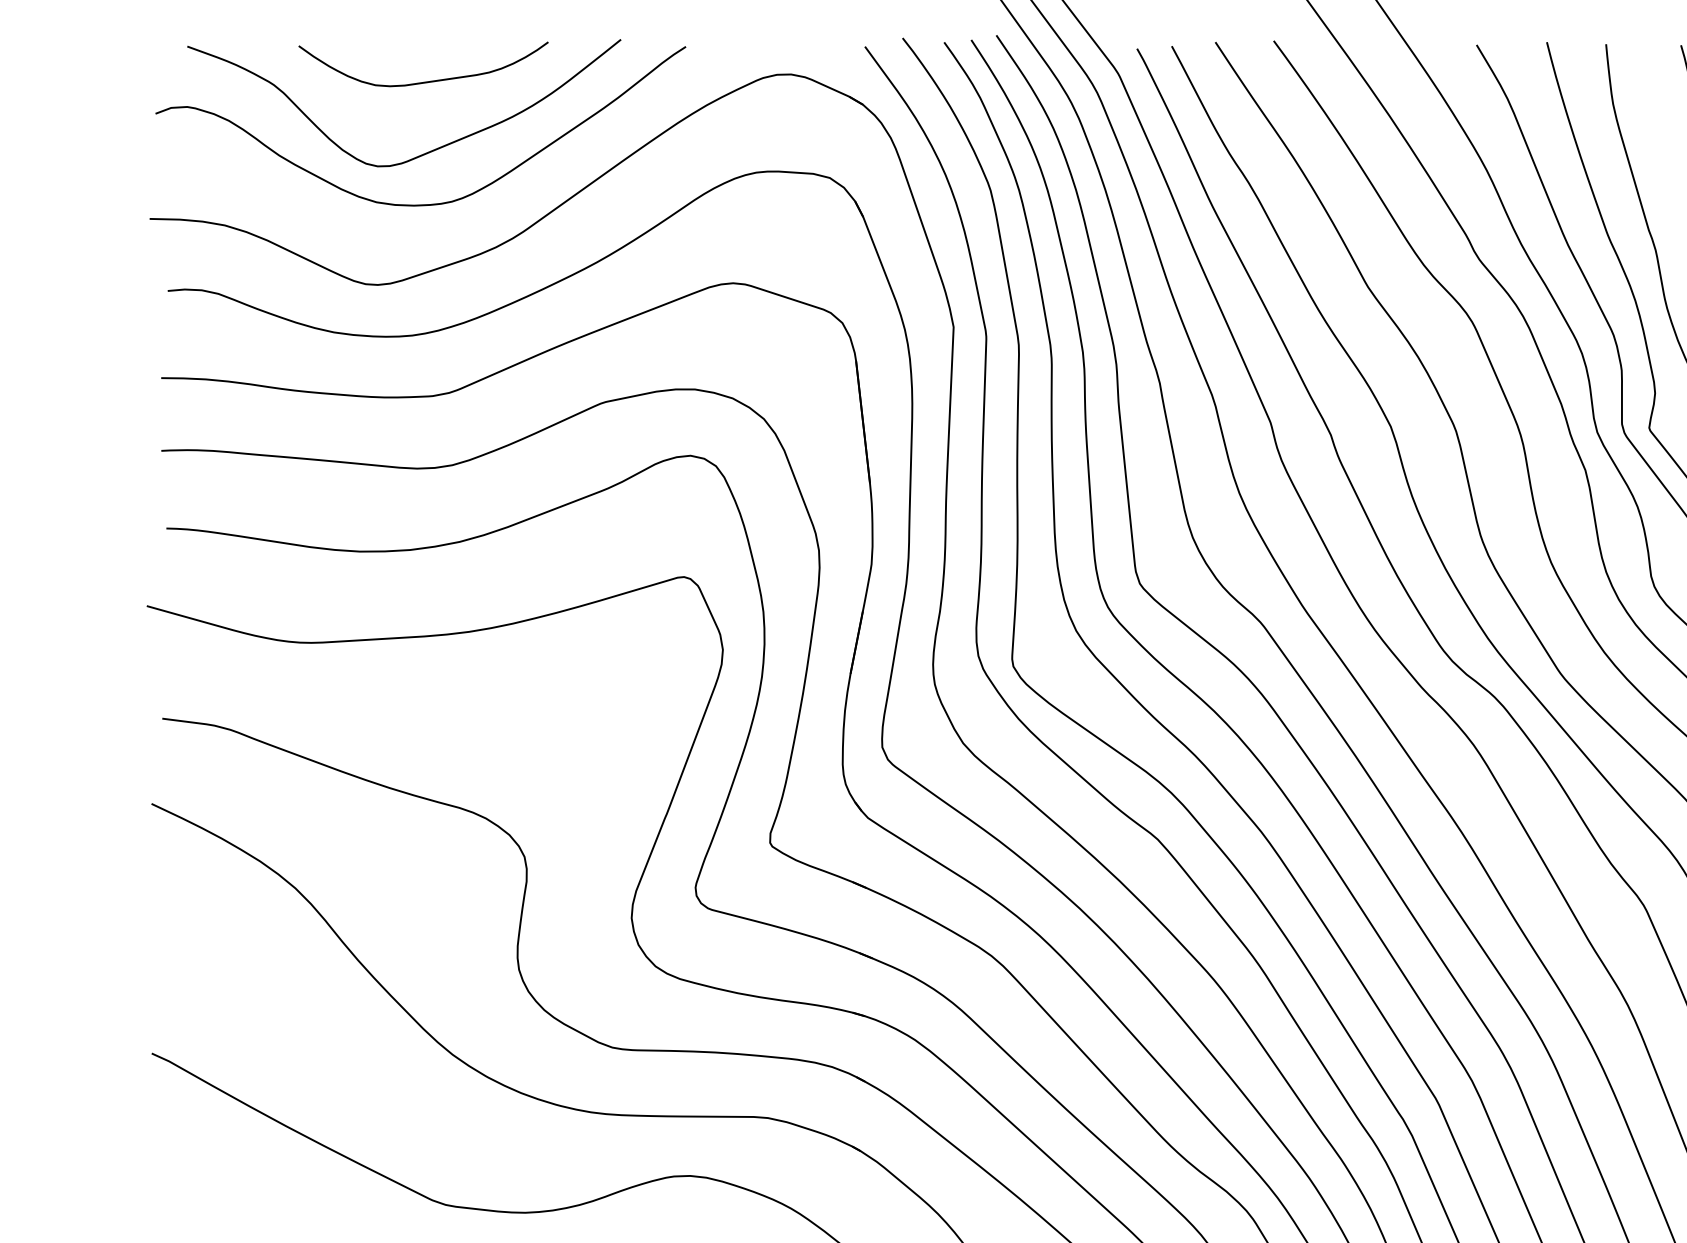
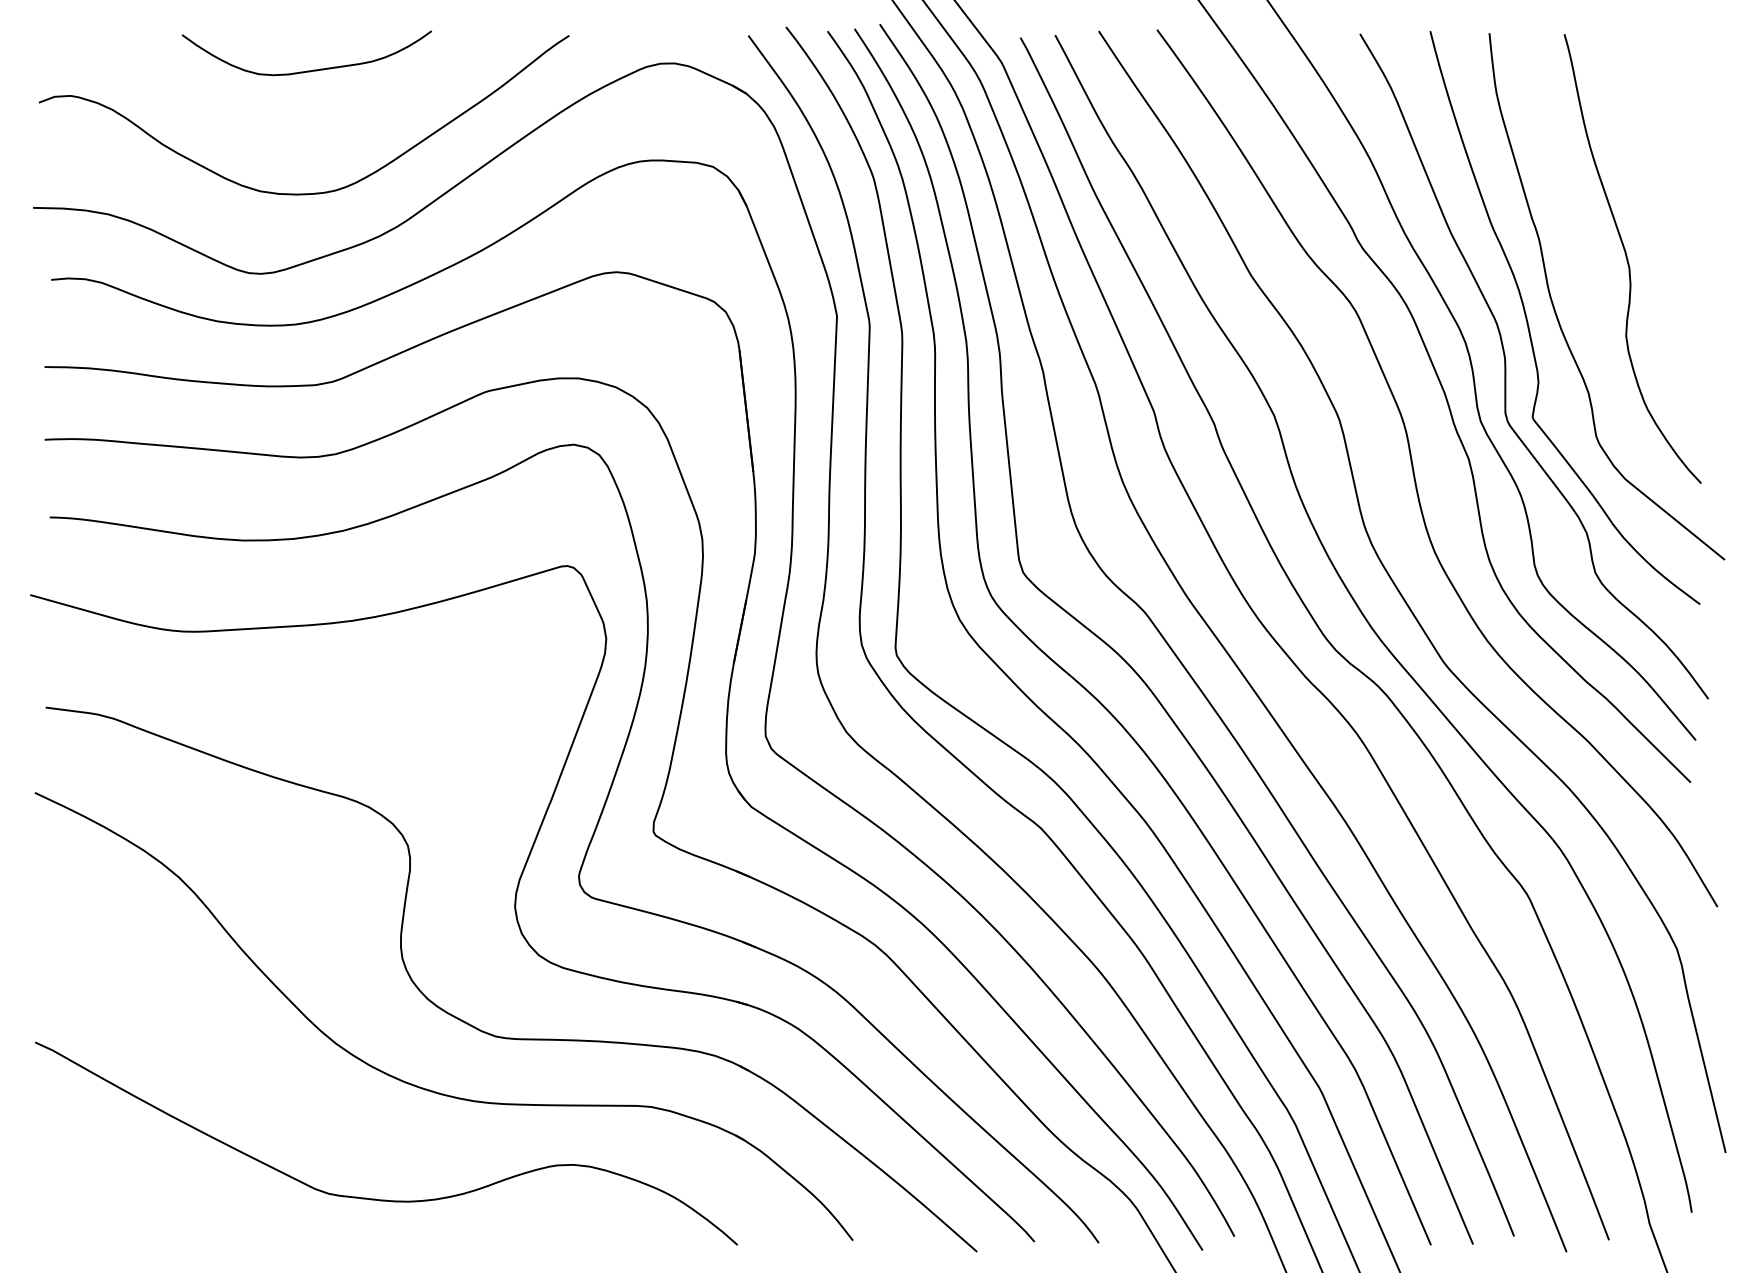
curve: (423, 153) -> (306, 142), removed

